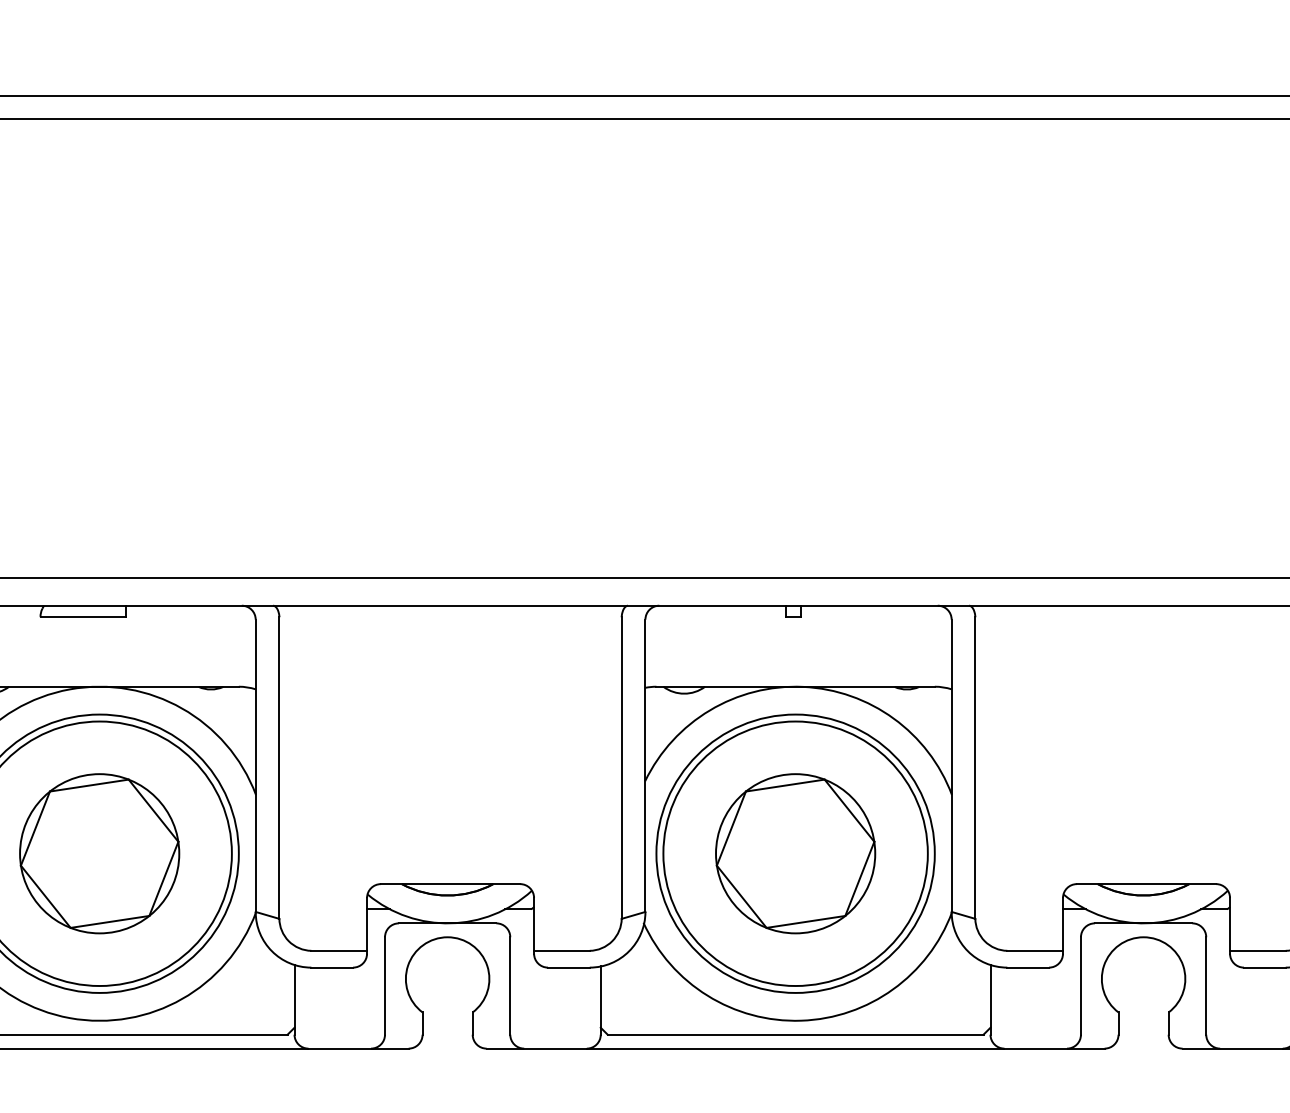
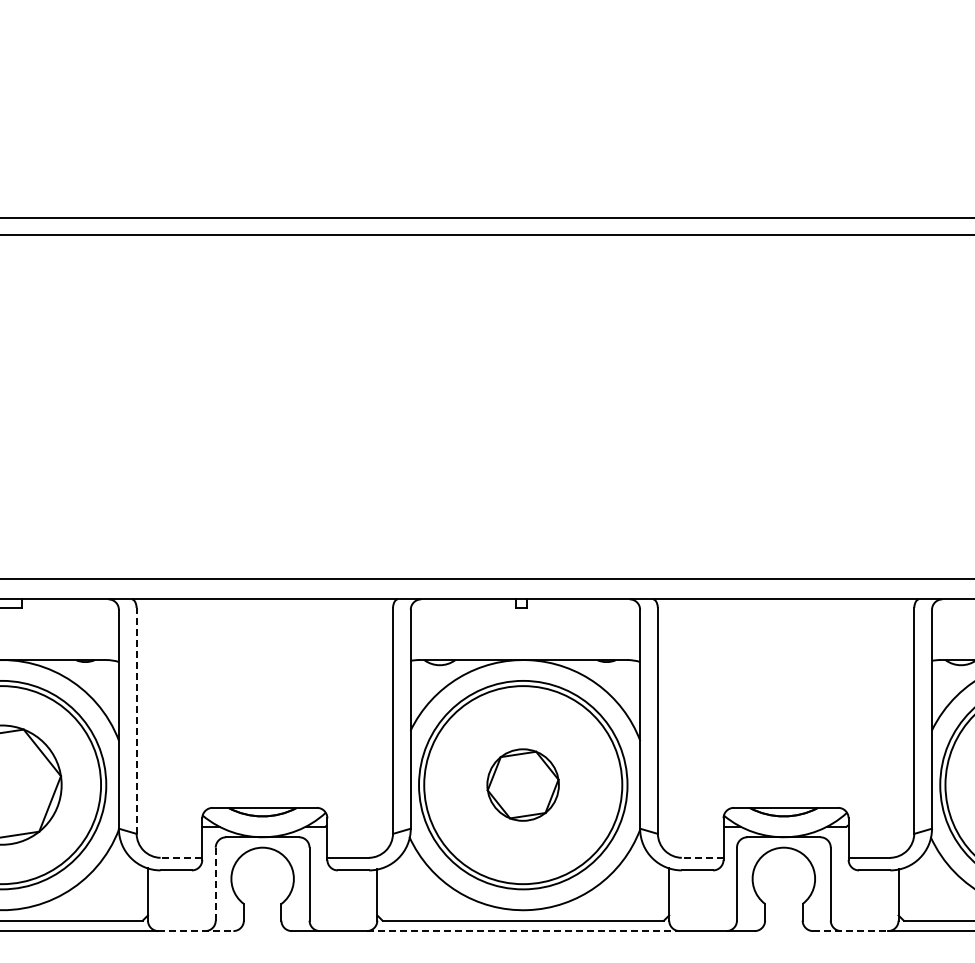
line: (279, 767) -> (136, 720), solid -> dashed
part: (794, 852) -> (522, 784), size x0.6
line: (339, 950) -> (181, 857), solid -> dashed
line: (1034, 950) -> (702, 857), solid -> dashed
line: (384, 985) -> (215, 883), solid -> dashed
line: (357, 1049) -> (195, 931), solid -> dashed
line: (795, 1049) -> (523, 931), solid -> dashed
line: (1232, 1049) -> (850, 931), solid -> dashed

